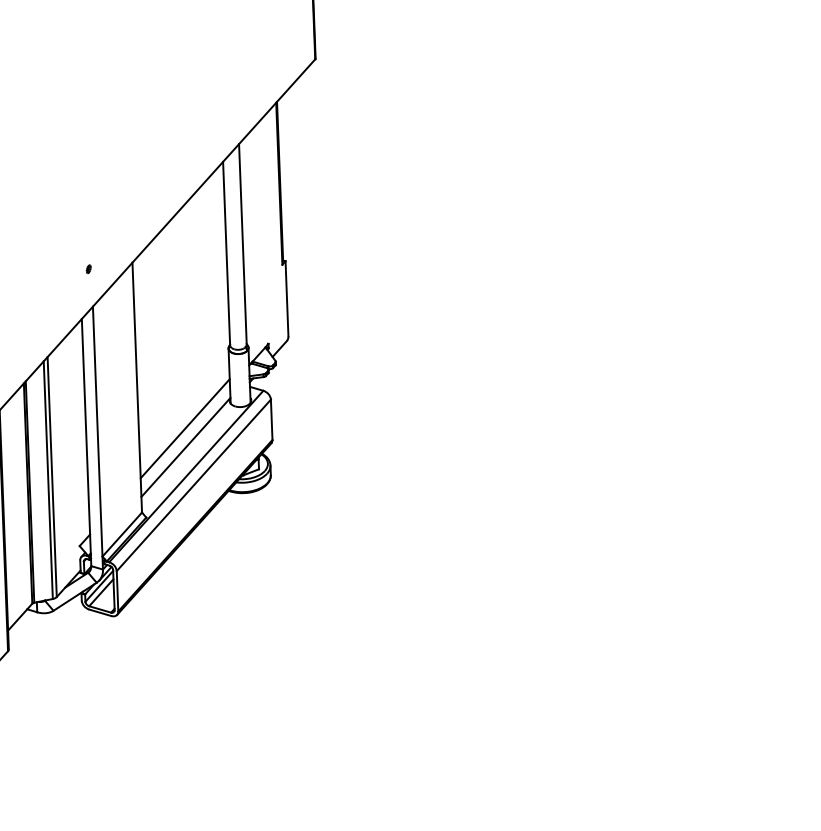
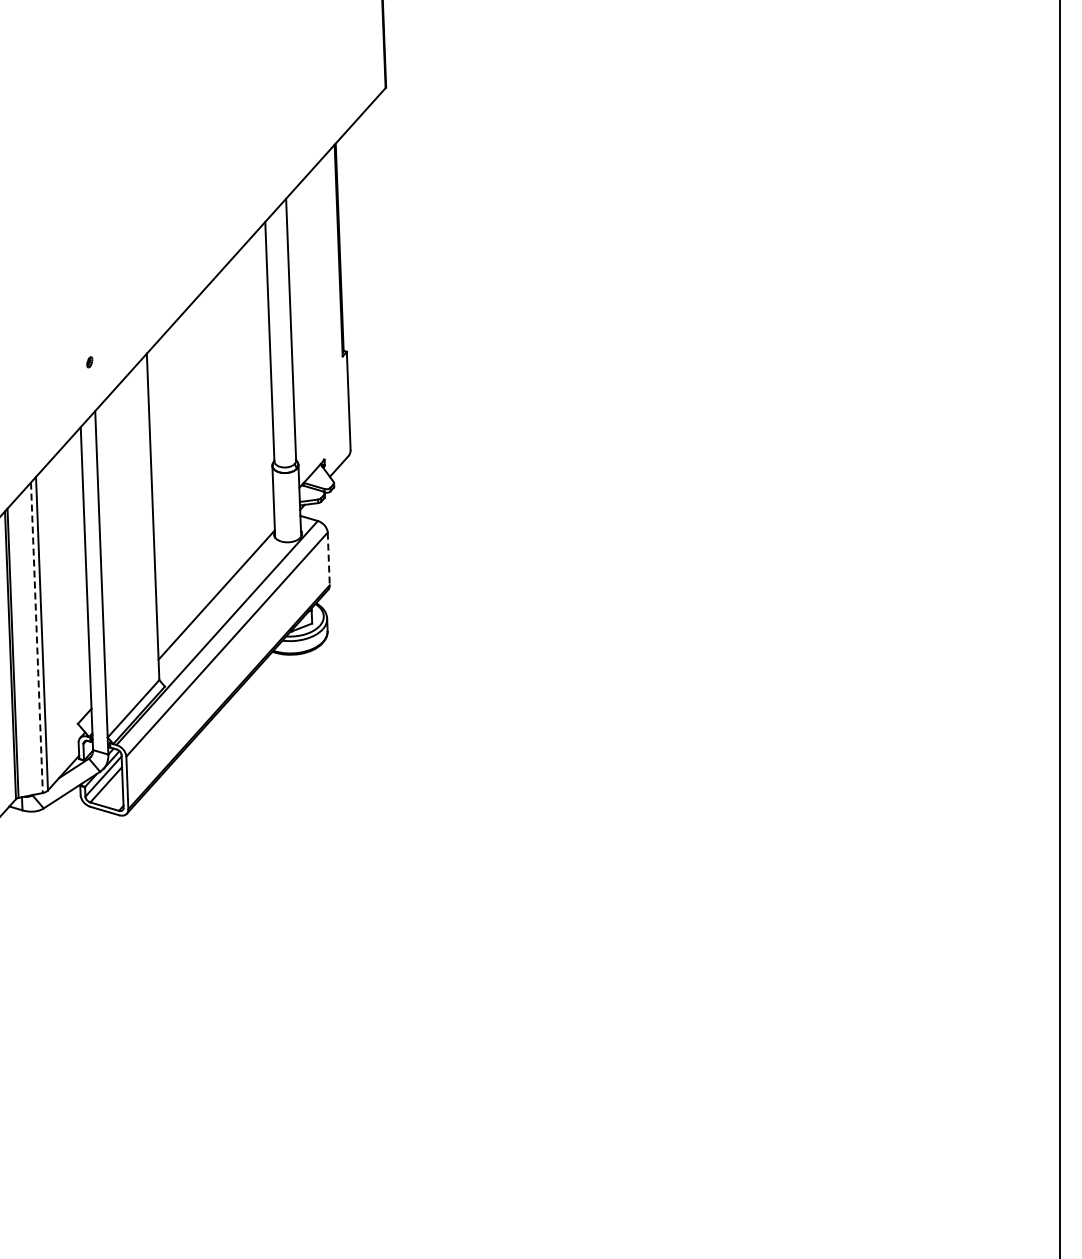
line: (271, 420) -> (328, 559), solid -> dashed
line: (185, 428) -> (215, 570), removed
line: (47, 480) -> (36, 638), solid -> dashed

